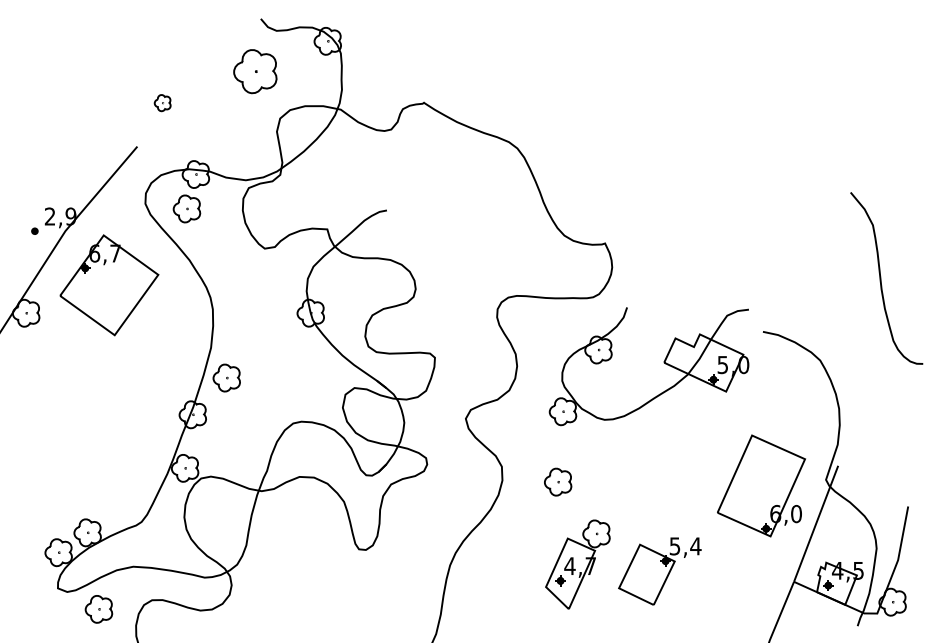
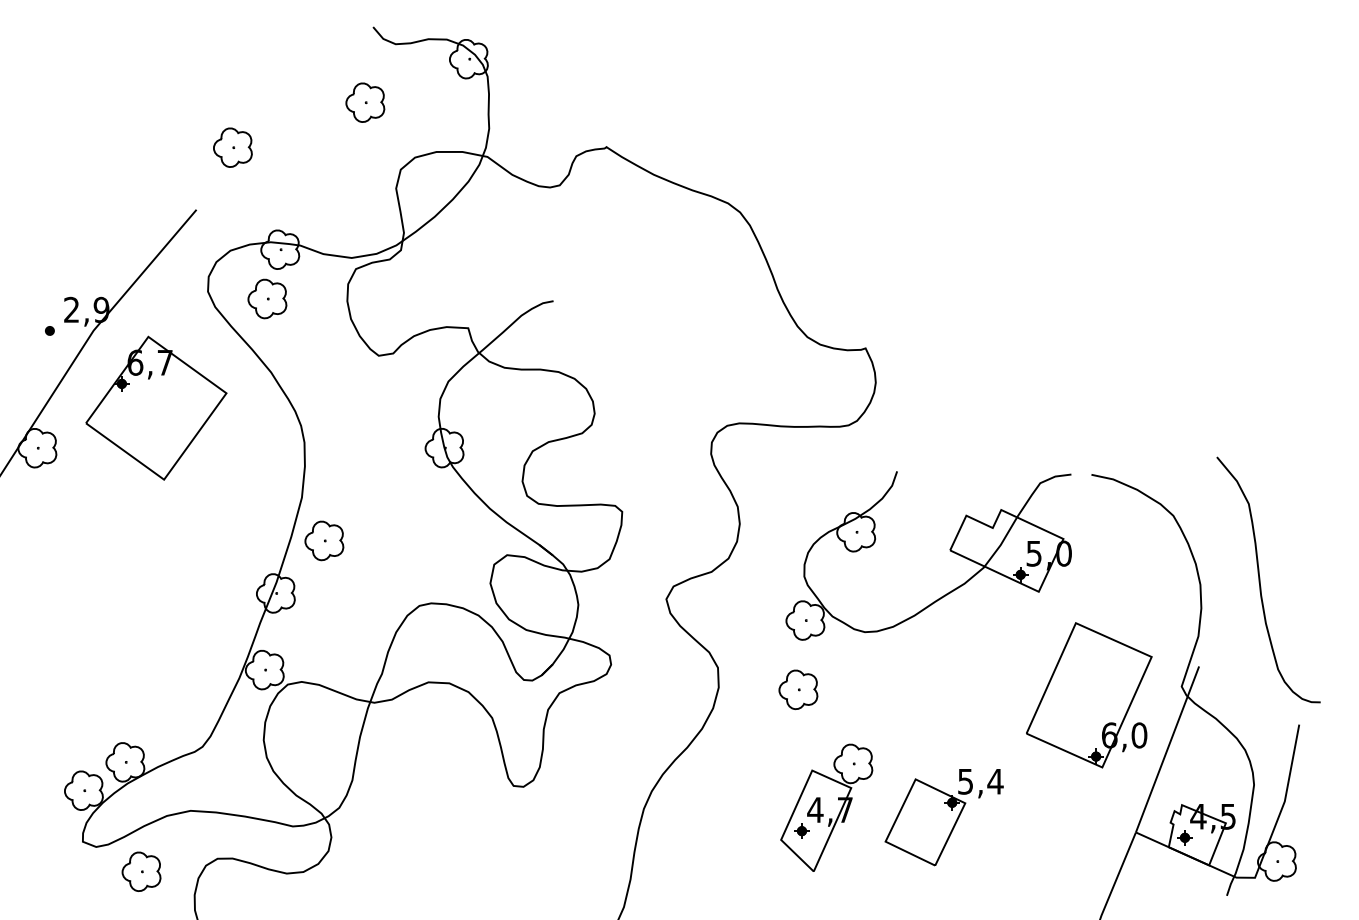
part: (255, 71) -> (365, 102), size x0.62
part: (162, 102) -> (232, 146), size x1.67
curve: (881, 278) -> (1261, 580), moved
part: (663, 362) -> (949, 550), moved

